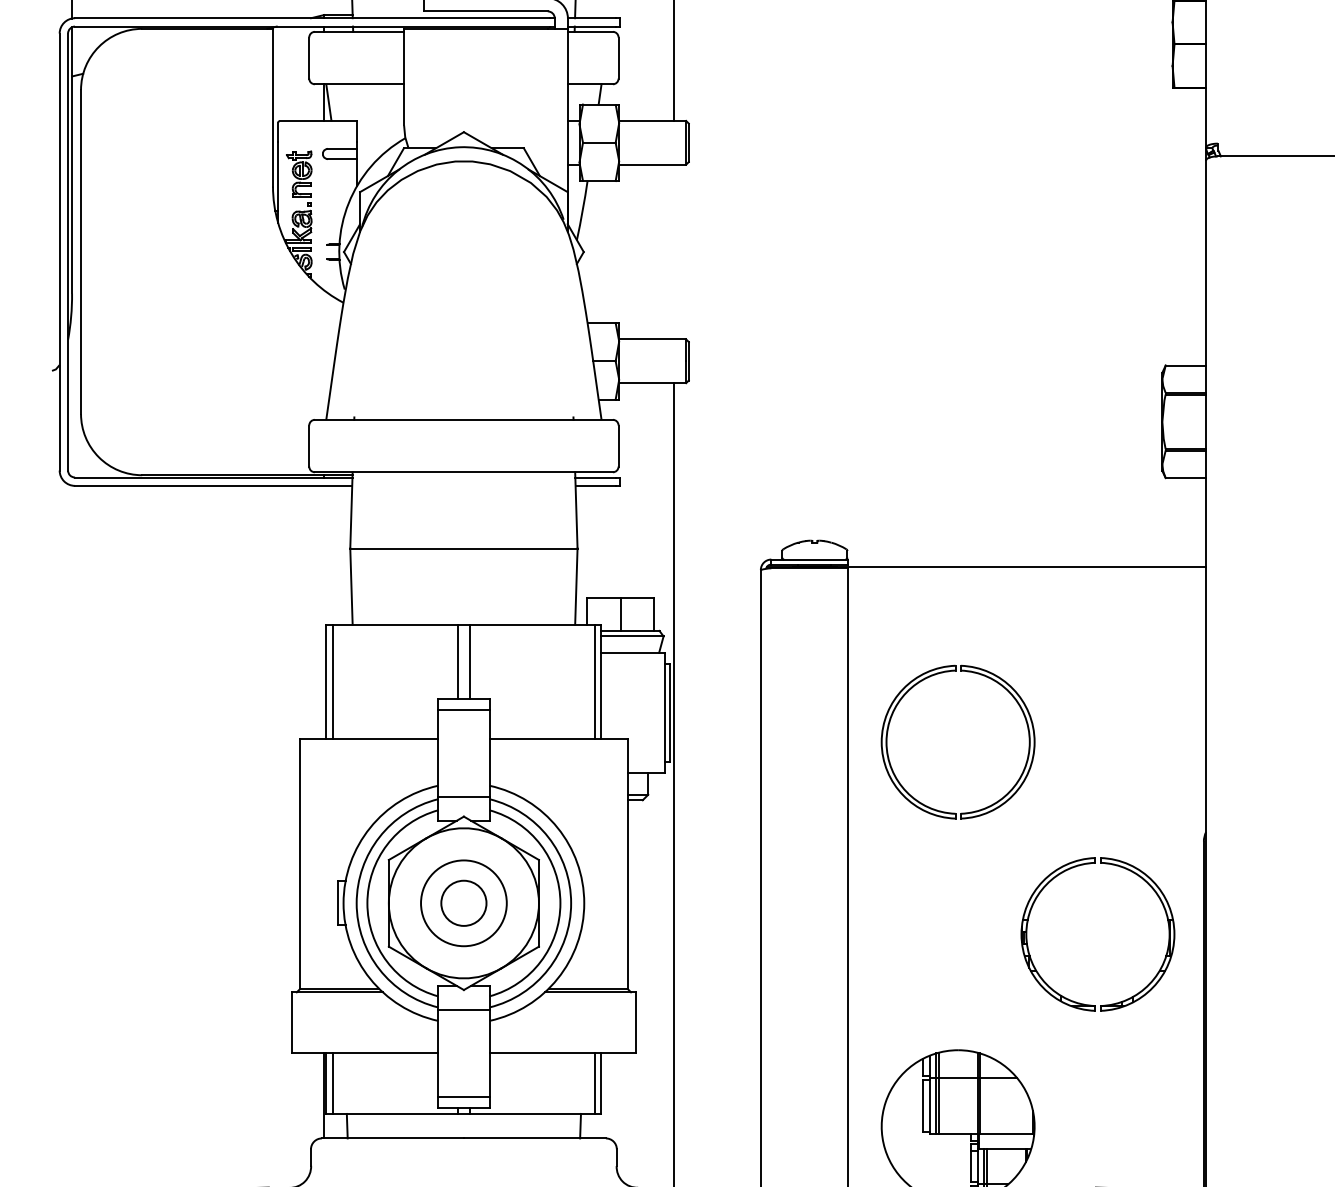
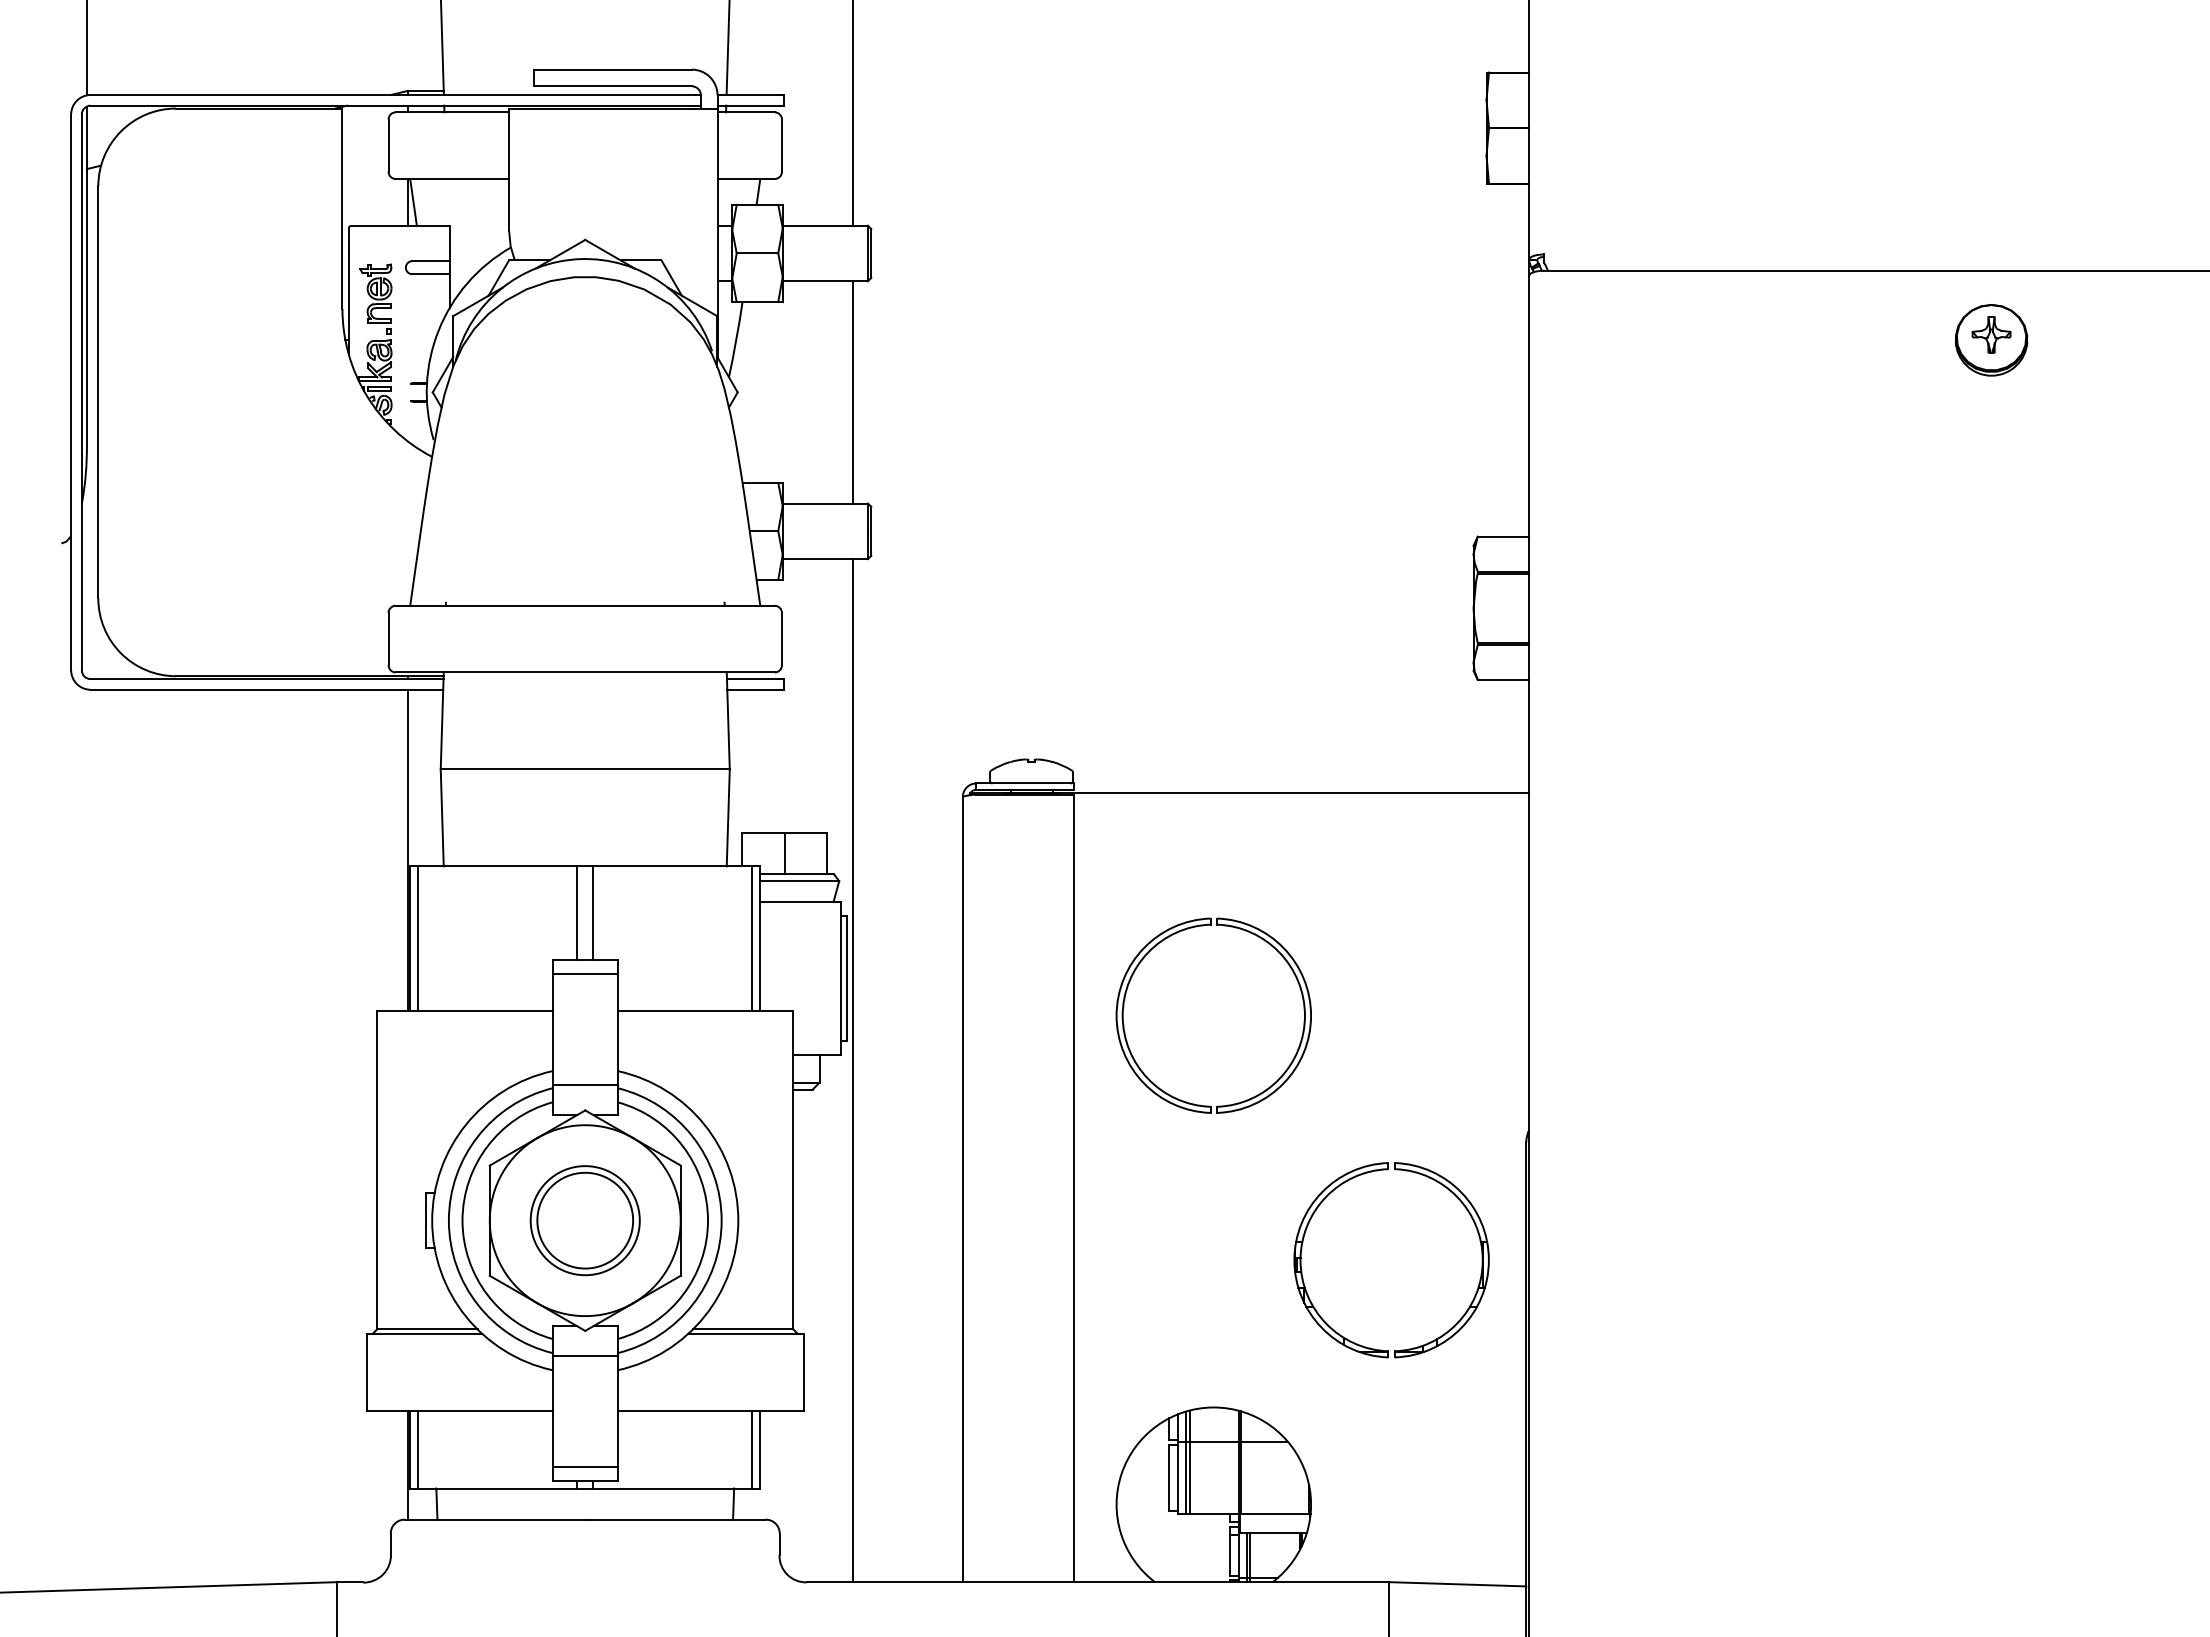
line: (674, 252) -> (852, 392), added
line: (324, 612) -> (407, 850), added
circle: (464, 903) -> (585, 1220), size x1.67

